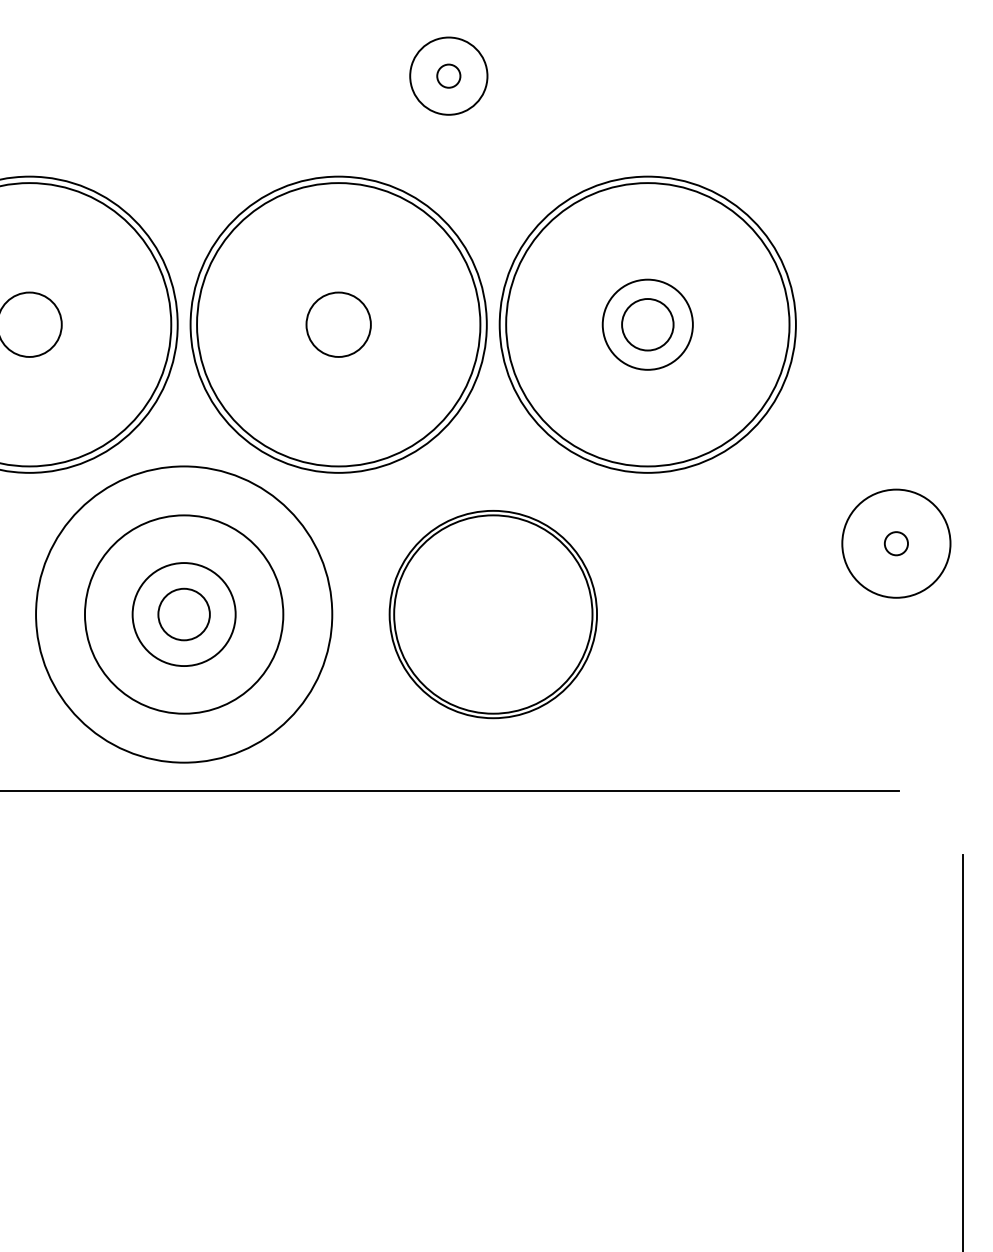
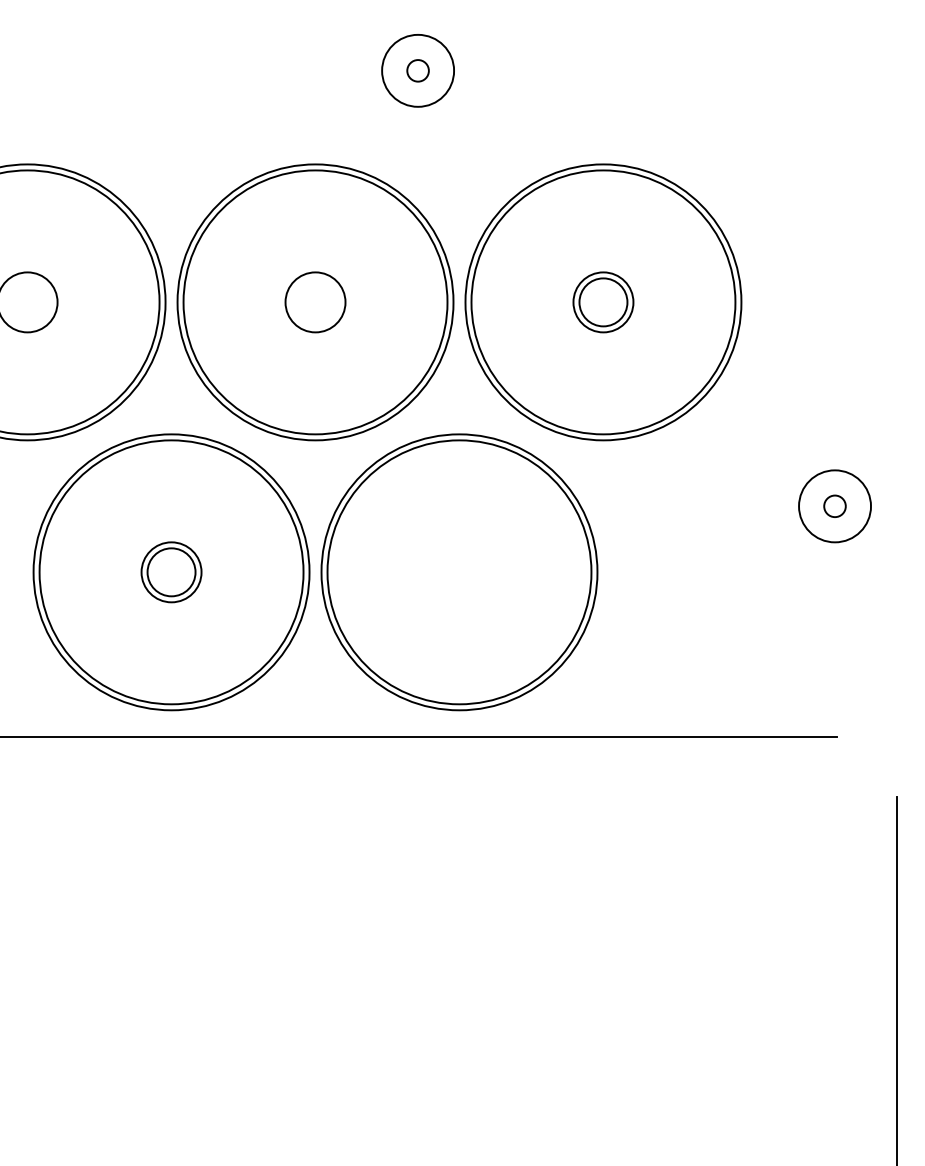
circle: (647, 324) -> (603, 302), size x0.71
circle: (896, 543) -> (835, 506), size x0.71
circle: (183, 614) -> (170, 572), size x0.62
circle: (183, 614) -> (170, 572), size x1.43
part: (493, 614) -> (459, 572), size x1.43

